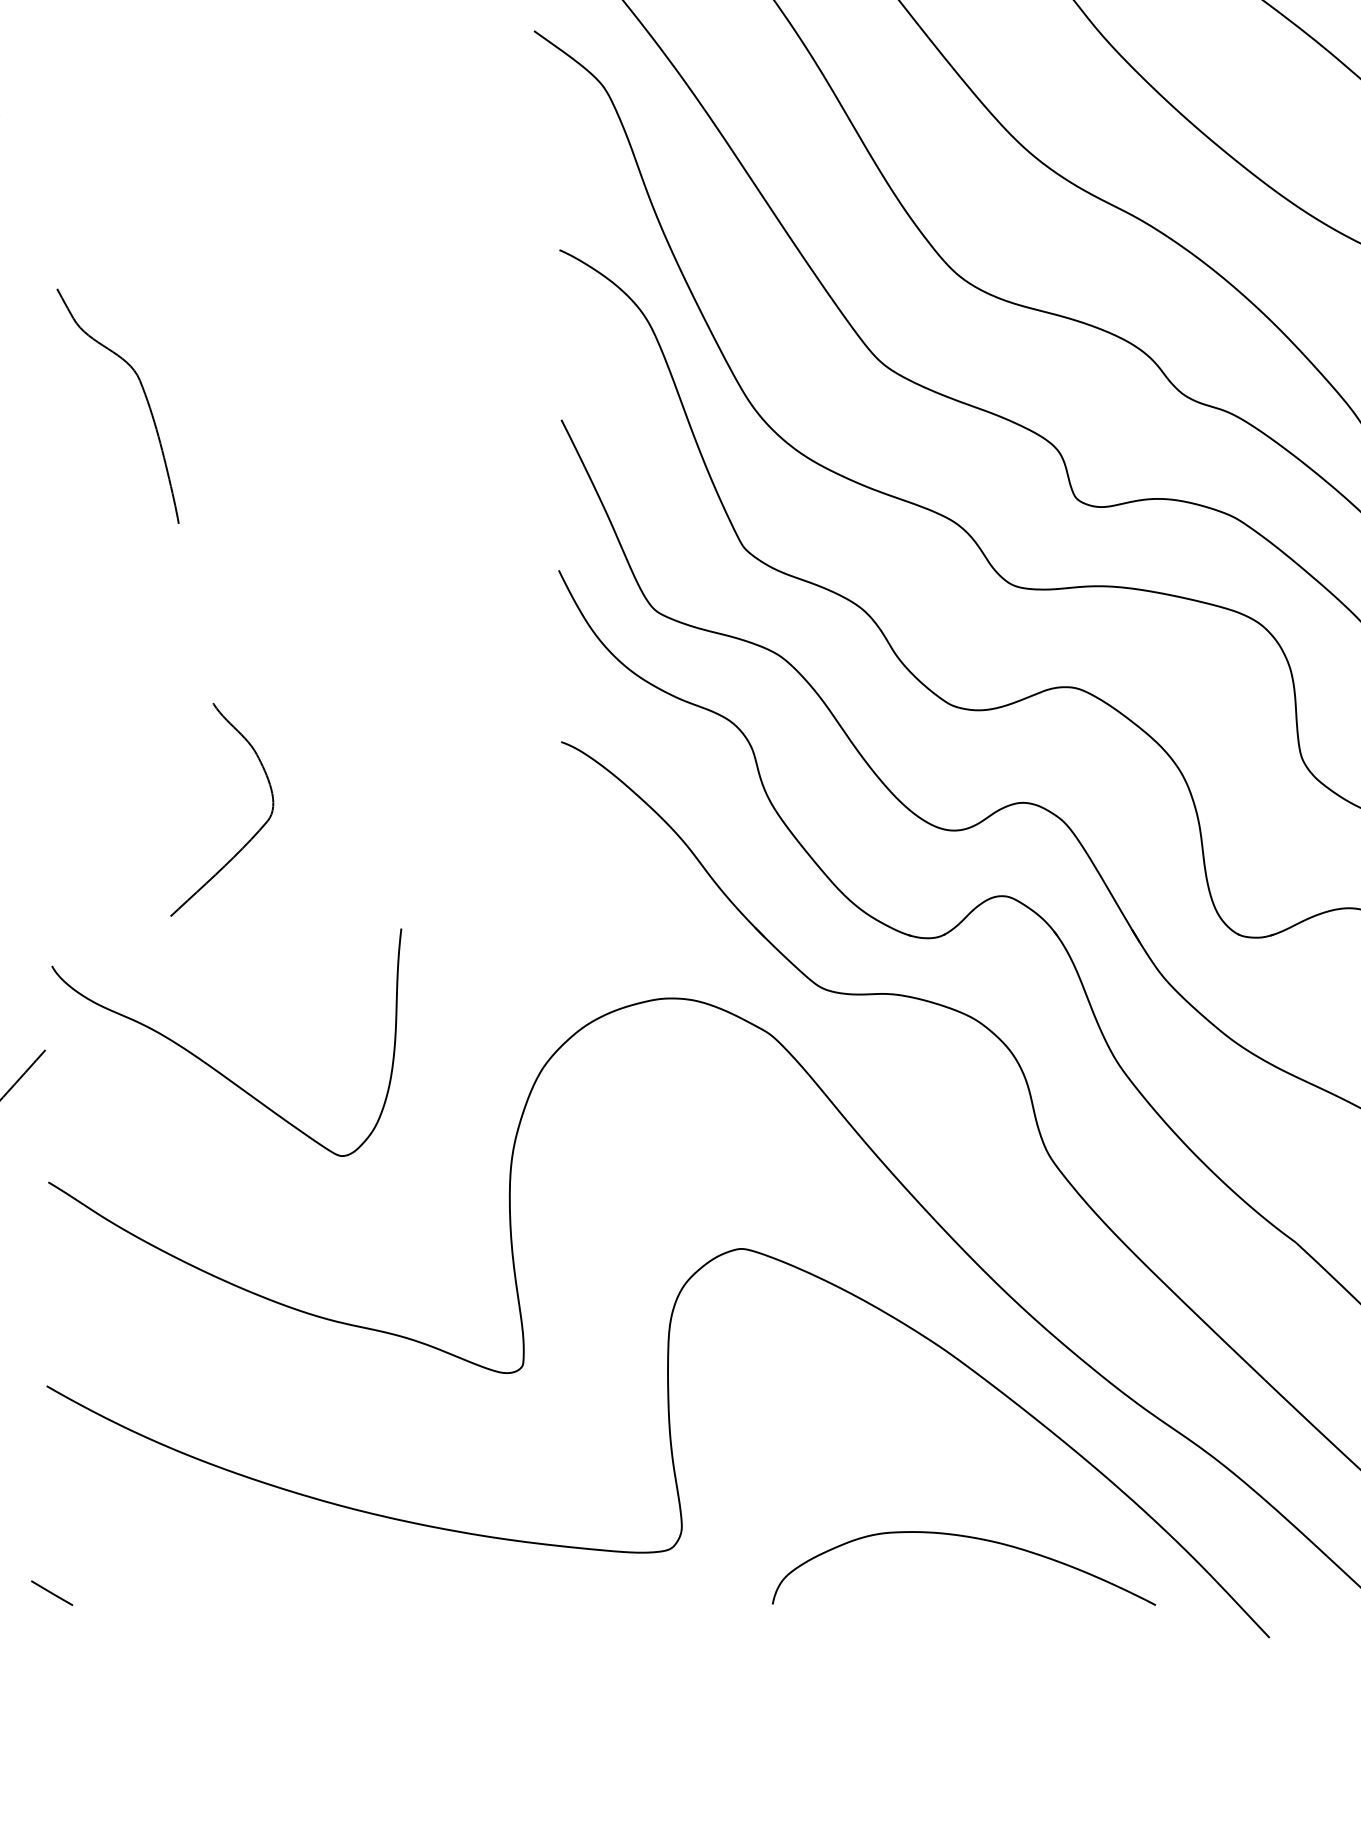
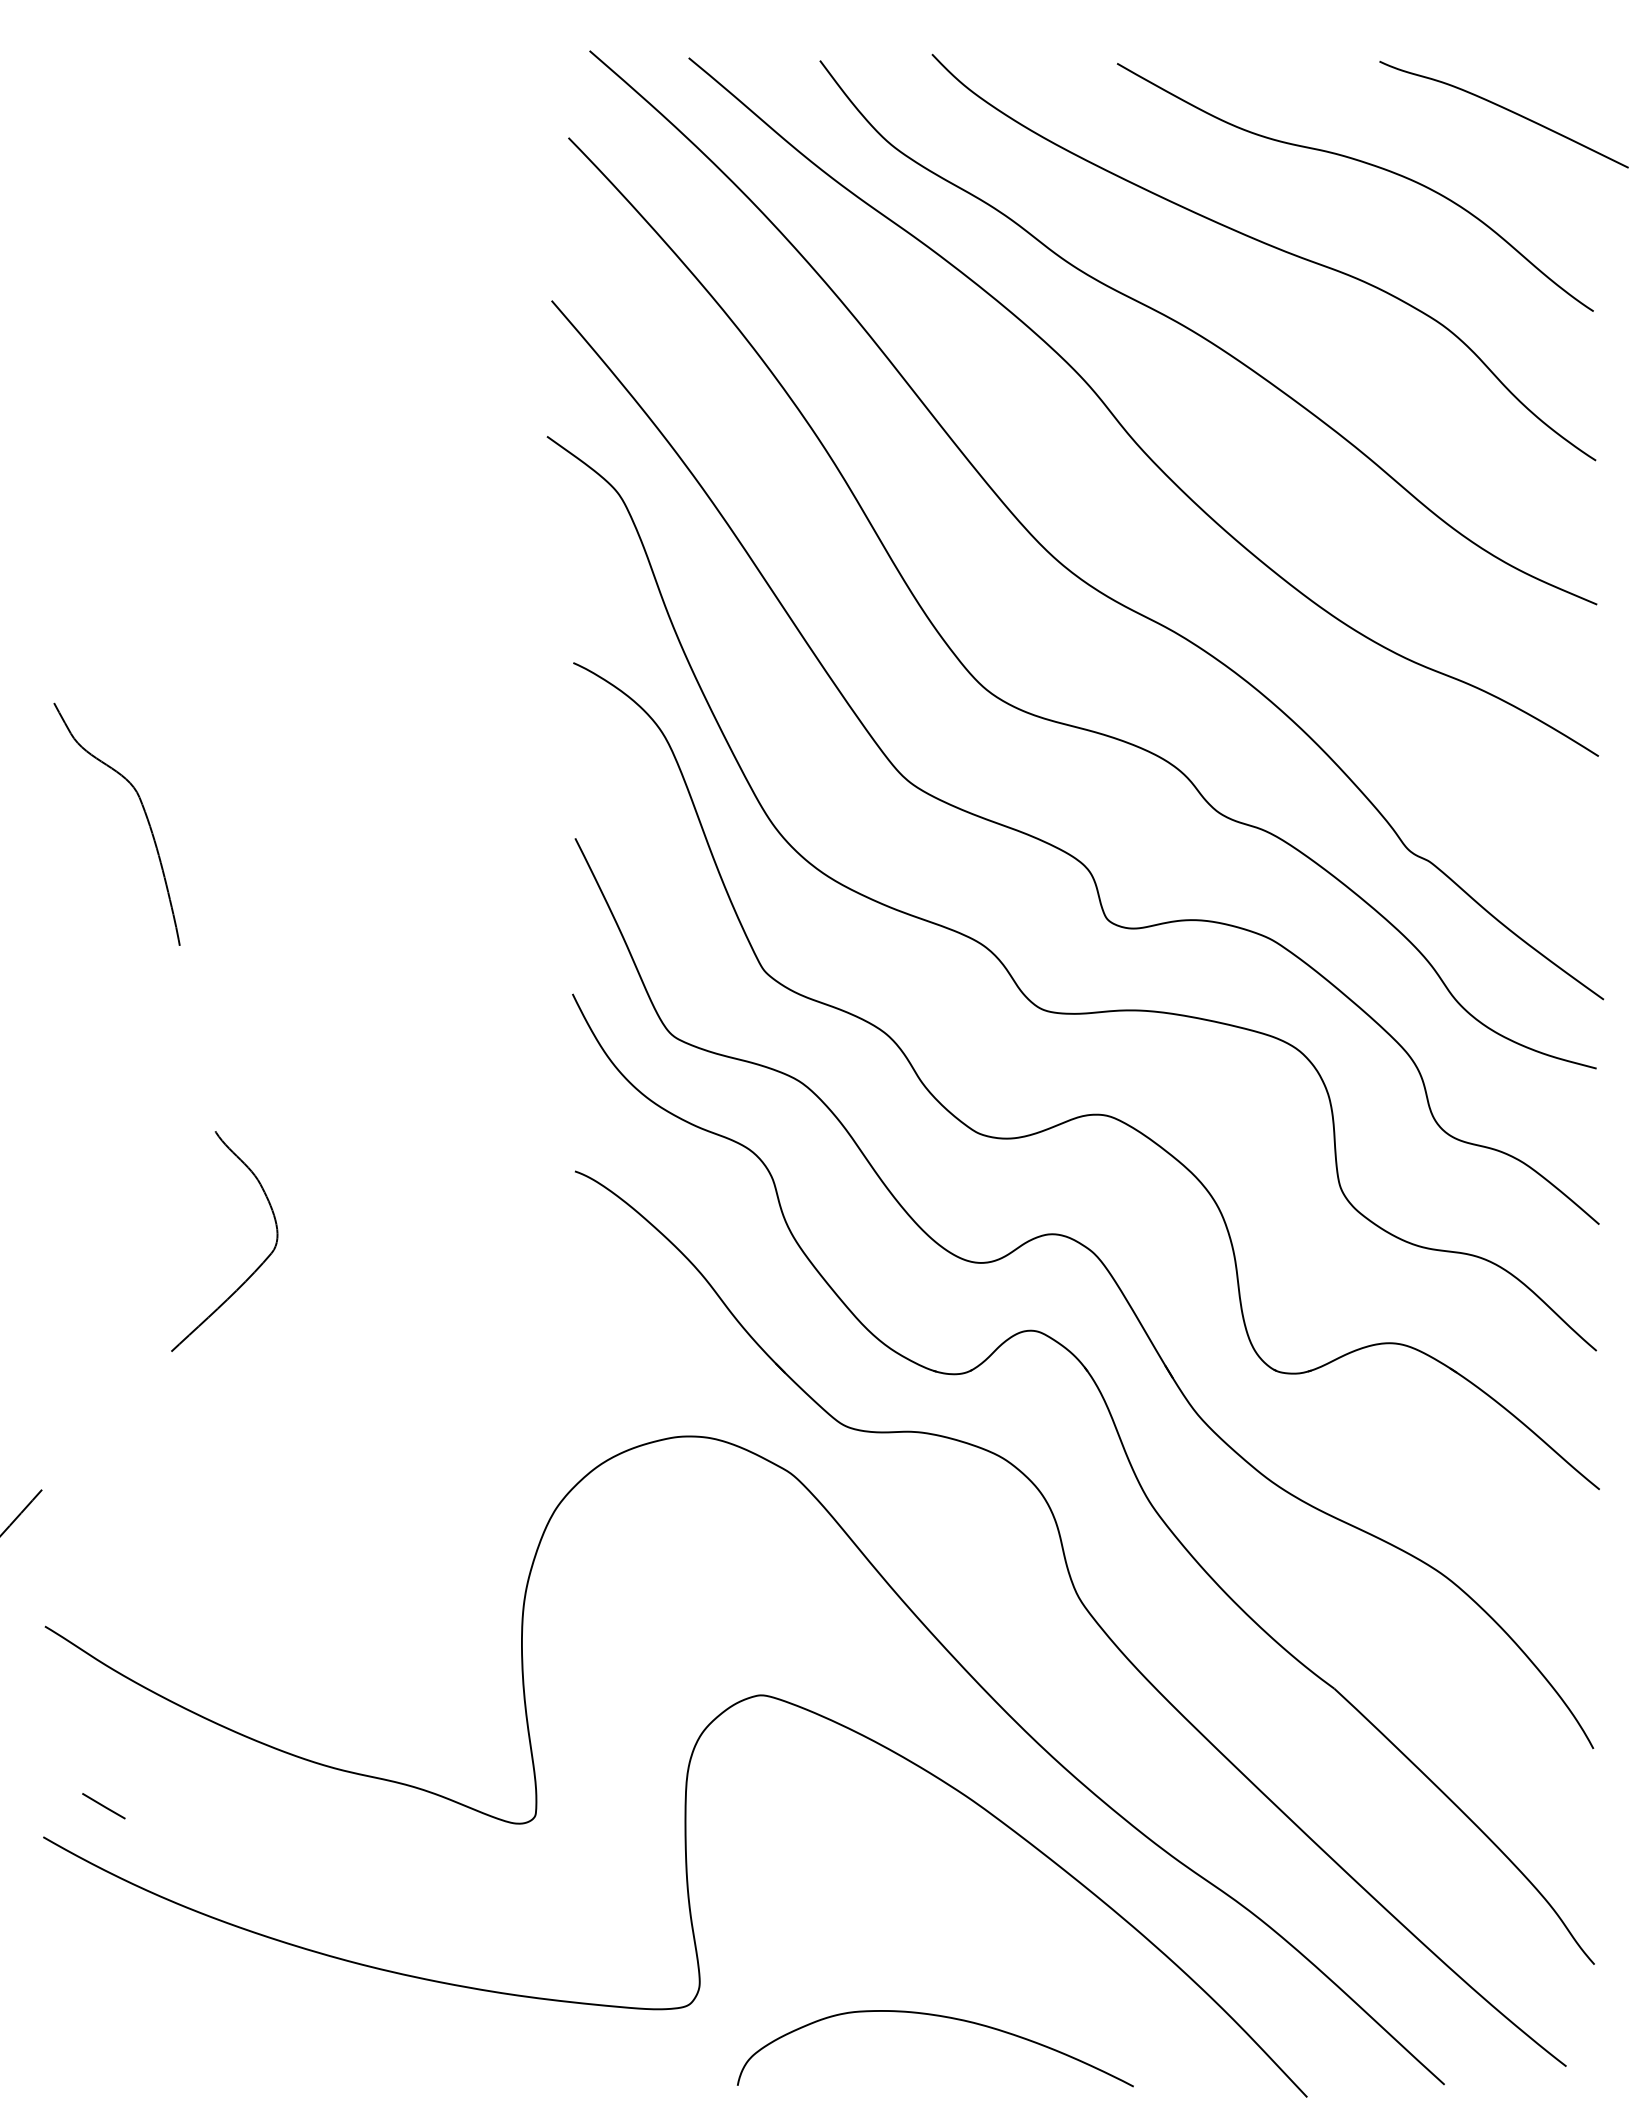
curve: (209, 1064) -> (211, 1504), removed
curve: (969, 1538) -> (941, 2017), moved
line: (51, 1593) -> (103, 1806), moved

